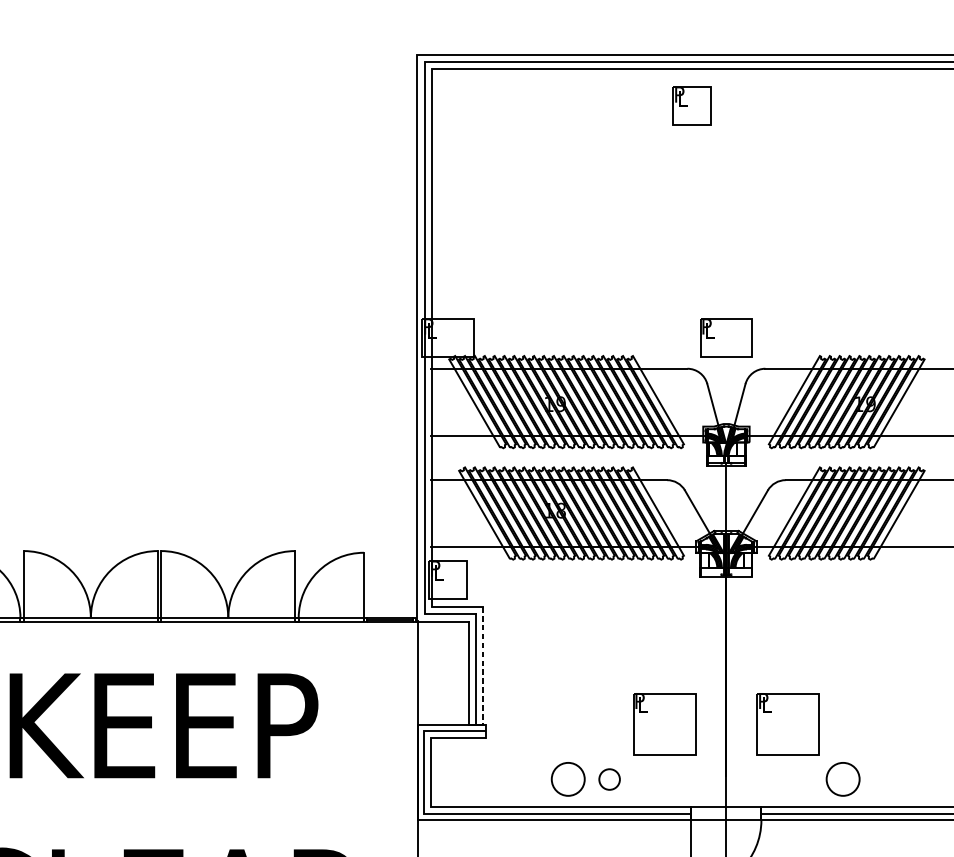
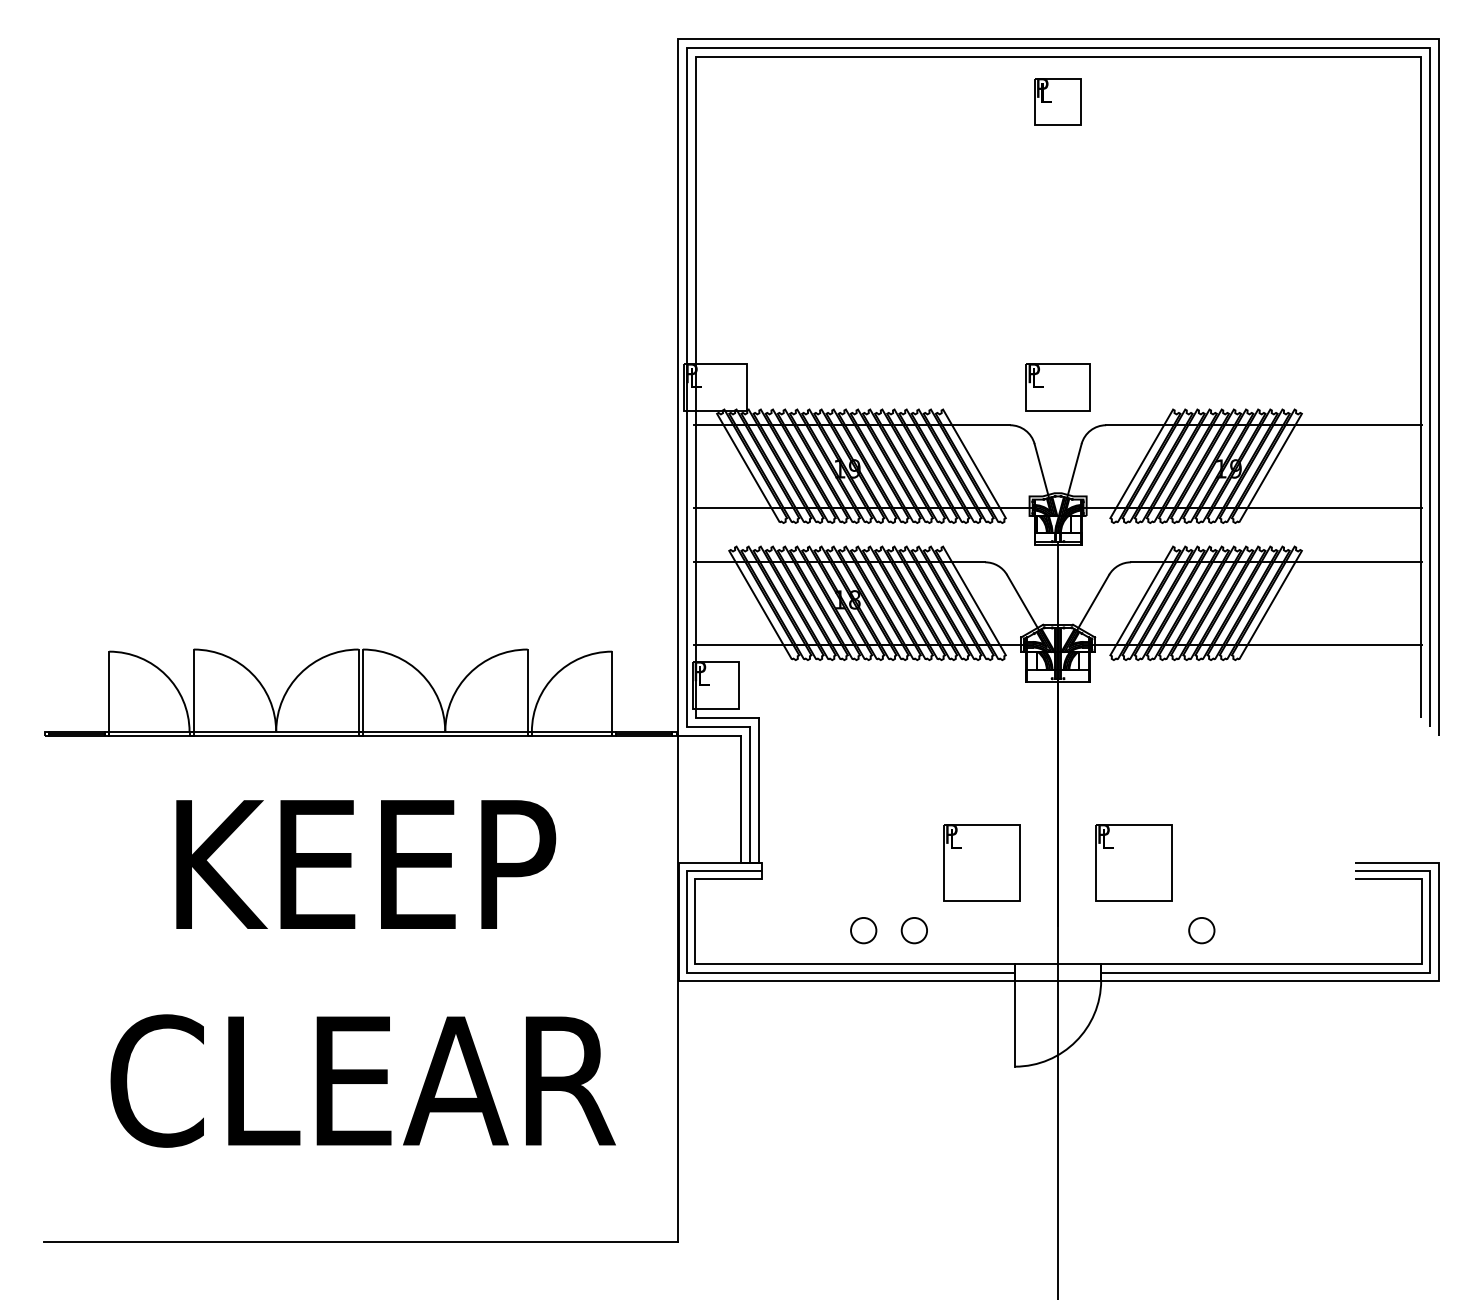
part: (691, 105) -> (1057, 101), moved
line: (483, 666) -> (759, 791), dashed -> solid
circle: (568, 779) -> (863, 930), size x0.62
circle: (842, 779) -> (1201, 930), size x0.62

